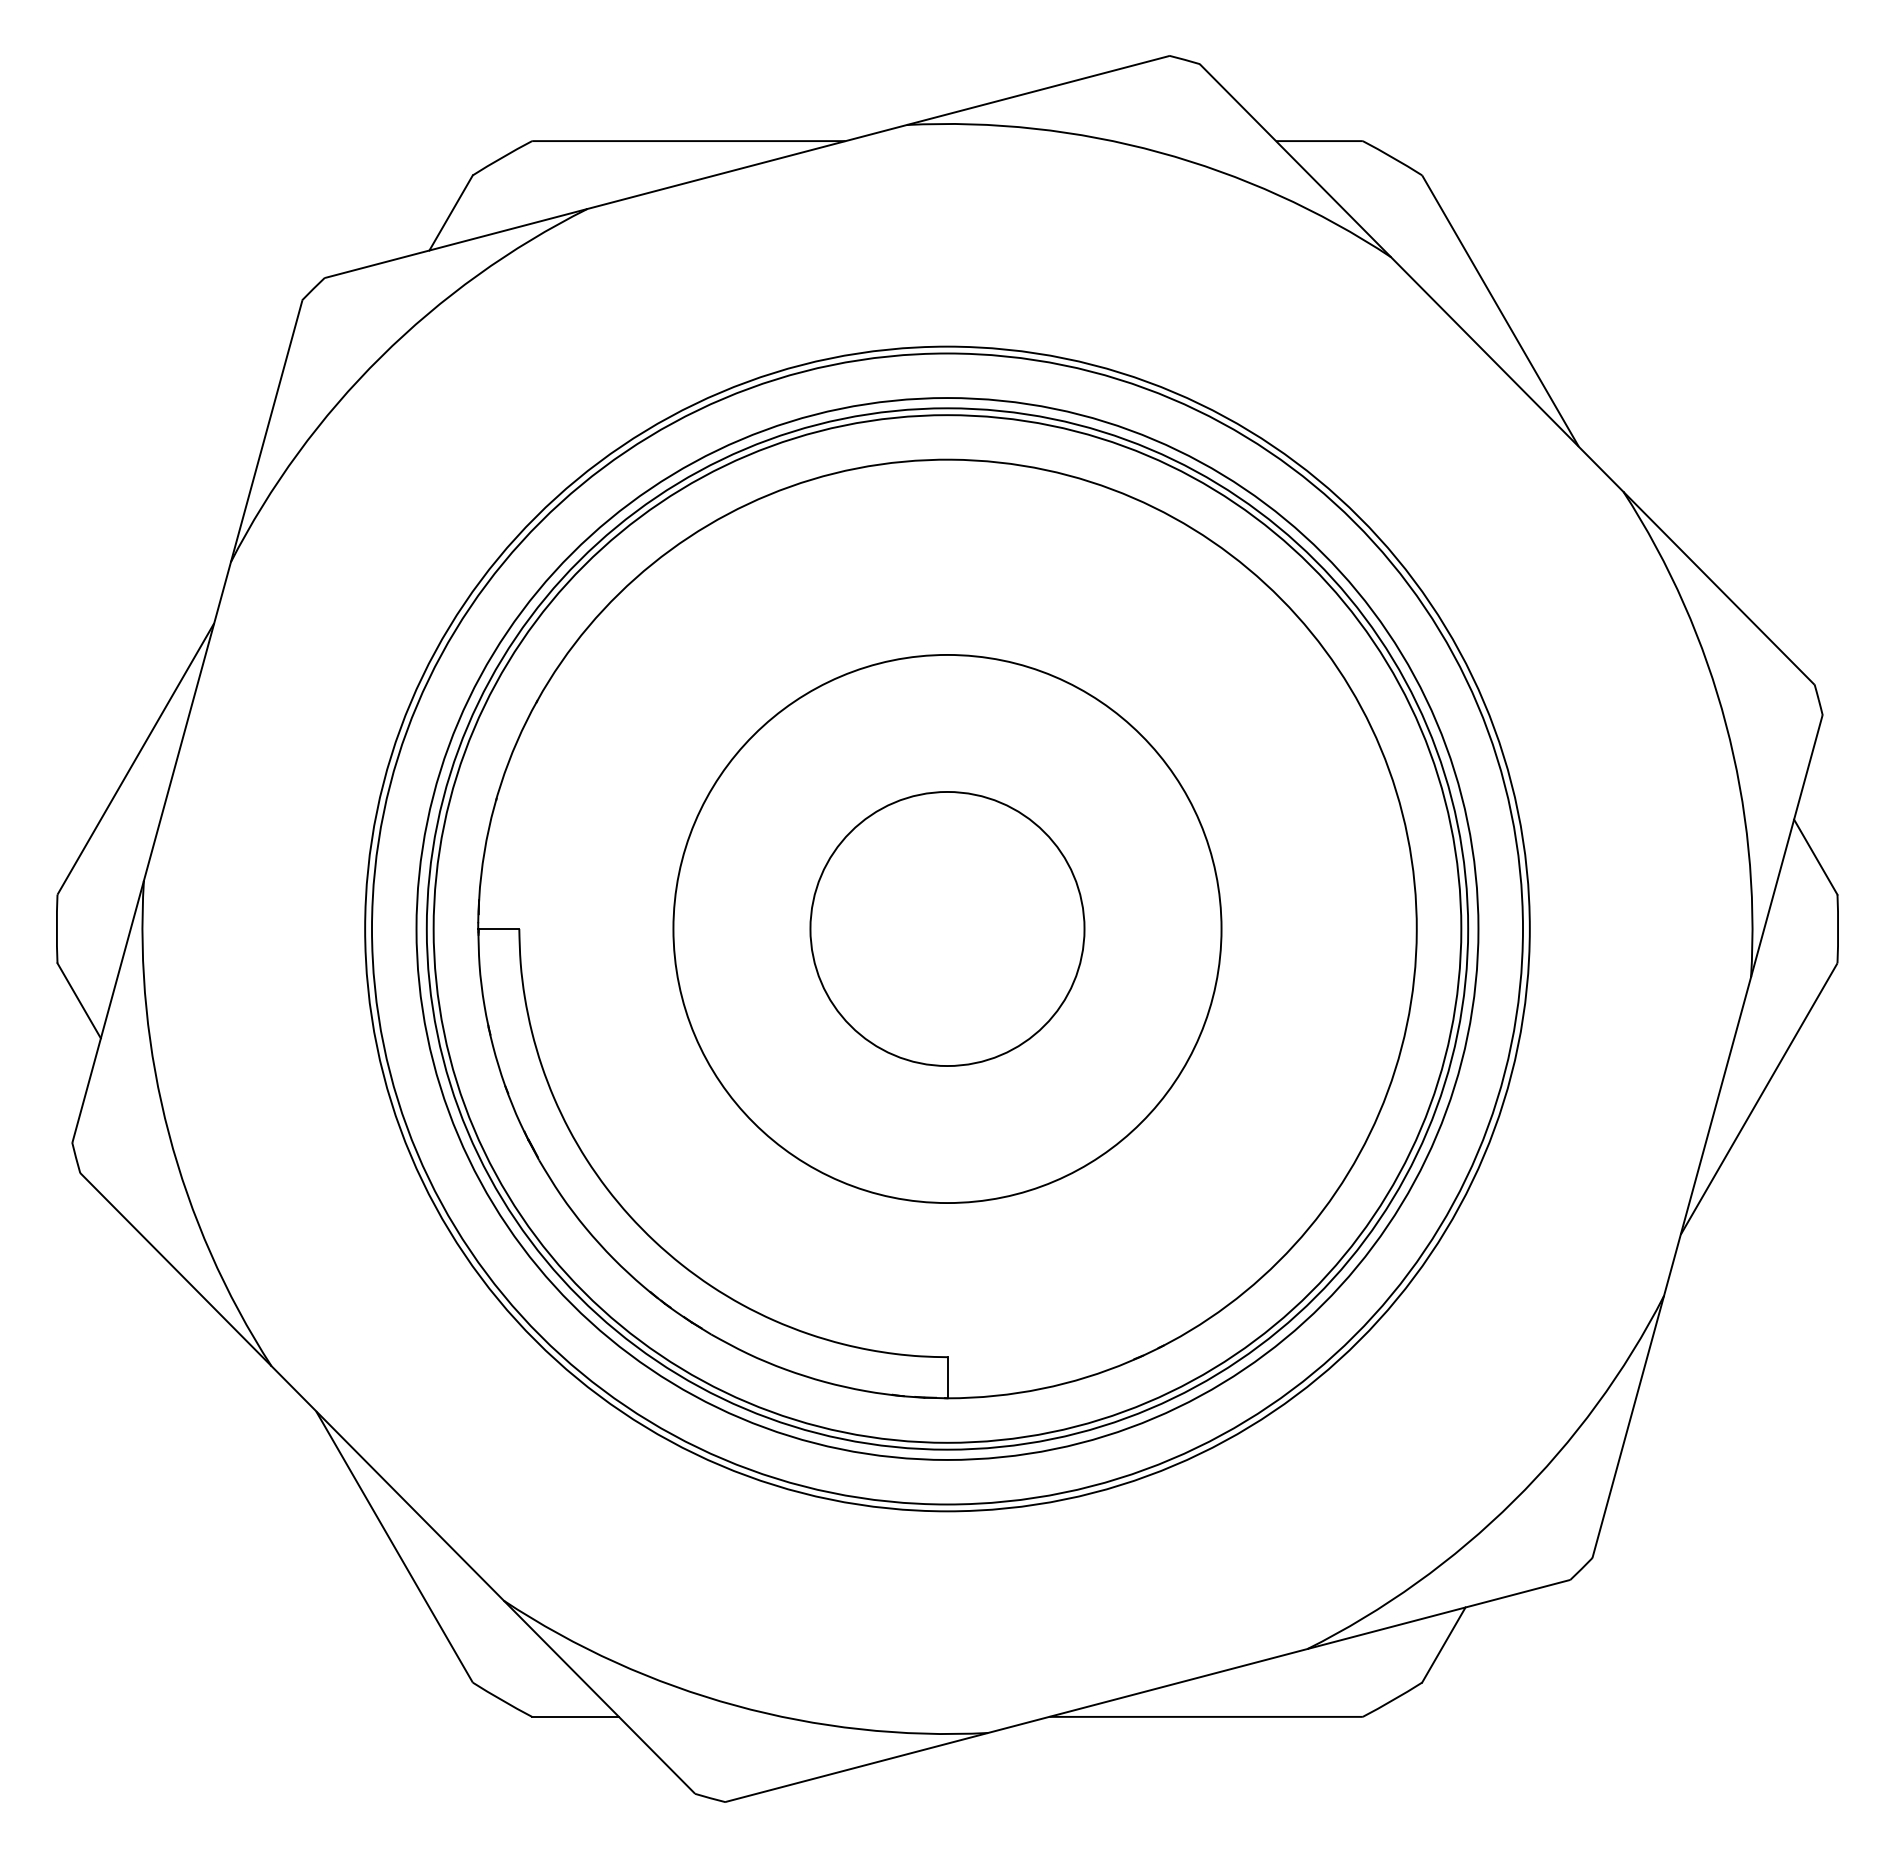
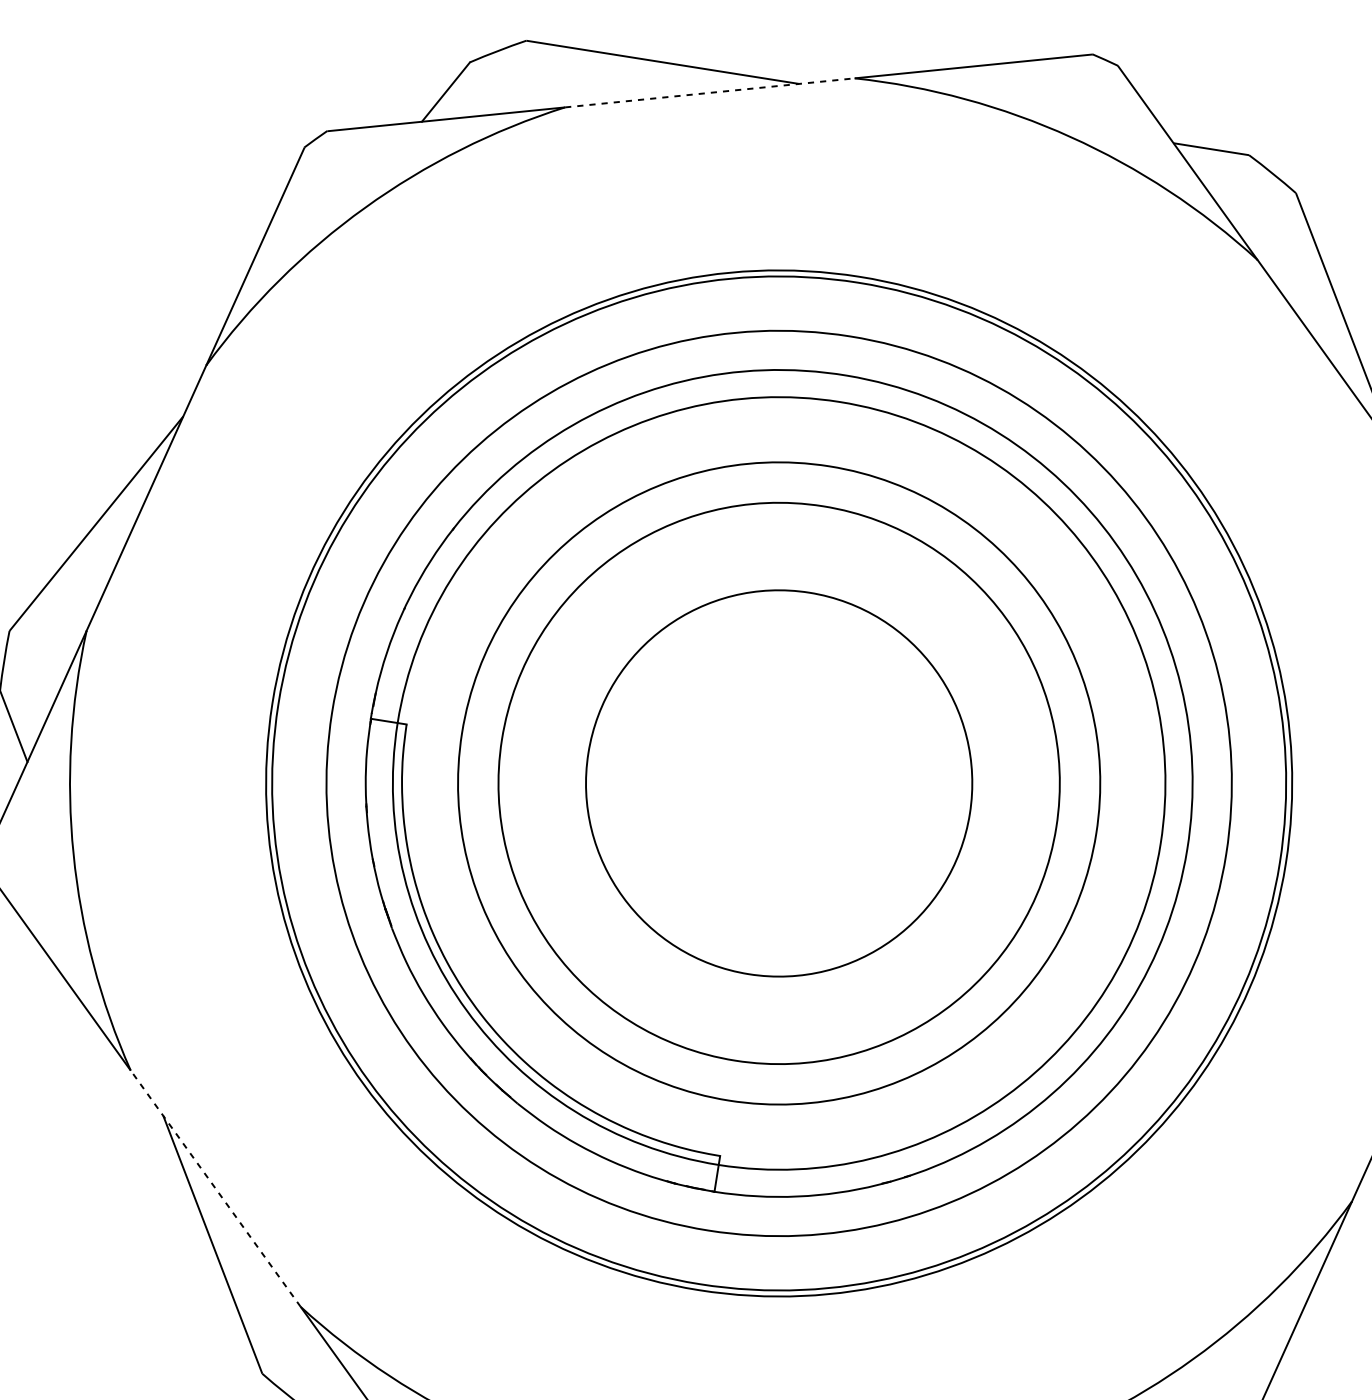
line: (747, 166) -> (710, 92), solid -> dashed
circle: (947, 928) -> (779, 783), size x0.6
circle: (947, 928) -> (779, 783), size x0.7
circle: (947, 928) -> (779, 783), size x1.6
circle: (947, 928) -> (779, 783), size x1.6
line: (387, 1483) -> (215, 1188), solid -> dashed

